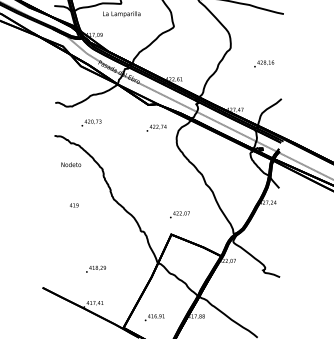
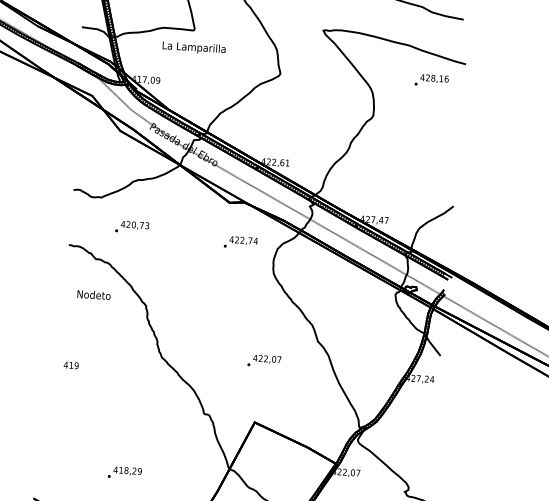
text: (264, 63) -> (432, 79), moved
text: (74, 205) -> (71, 365), moved
text: (179, 214) -> (263, 360), moved

